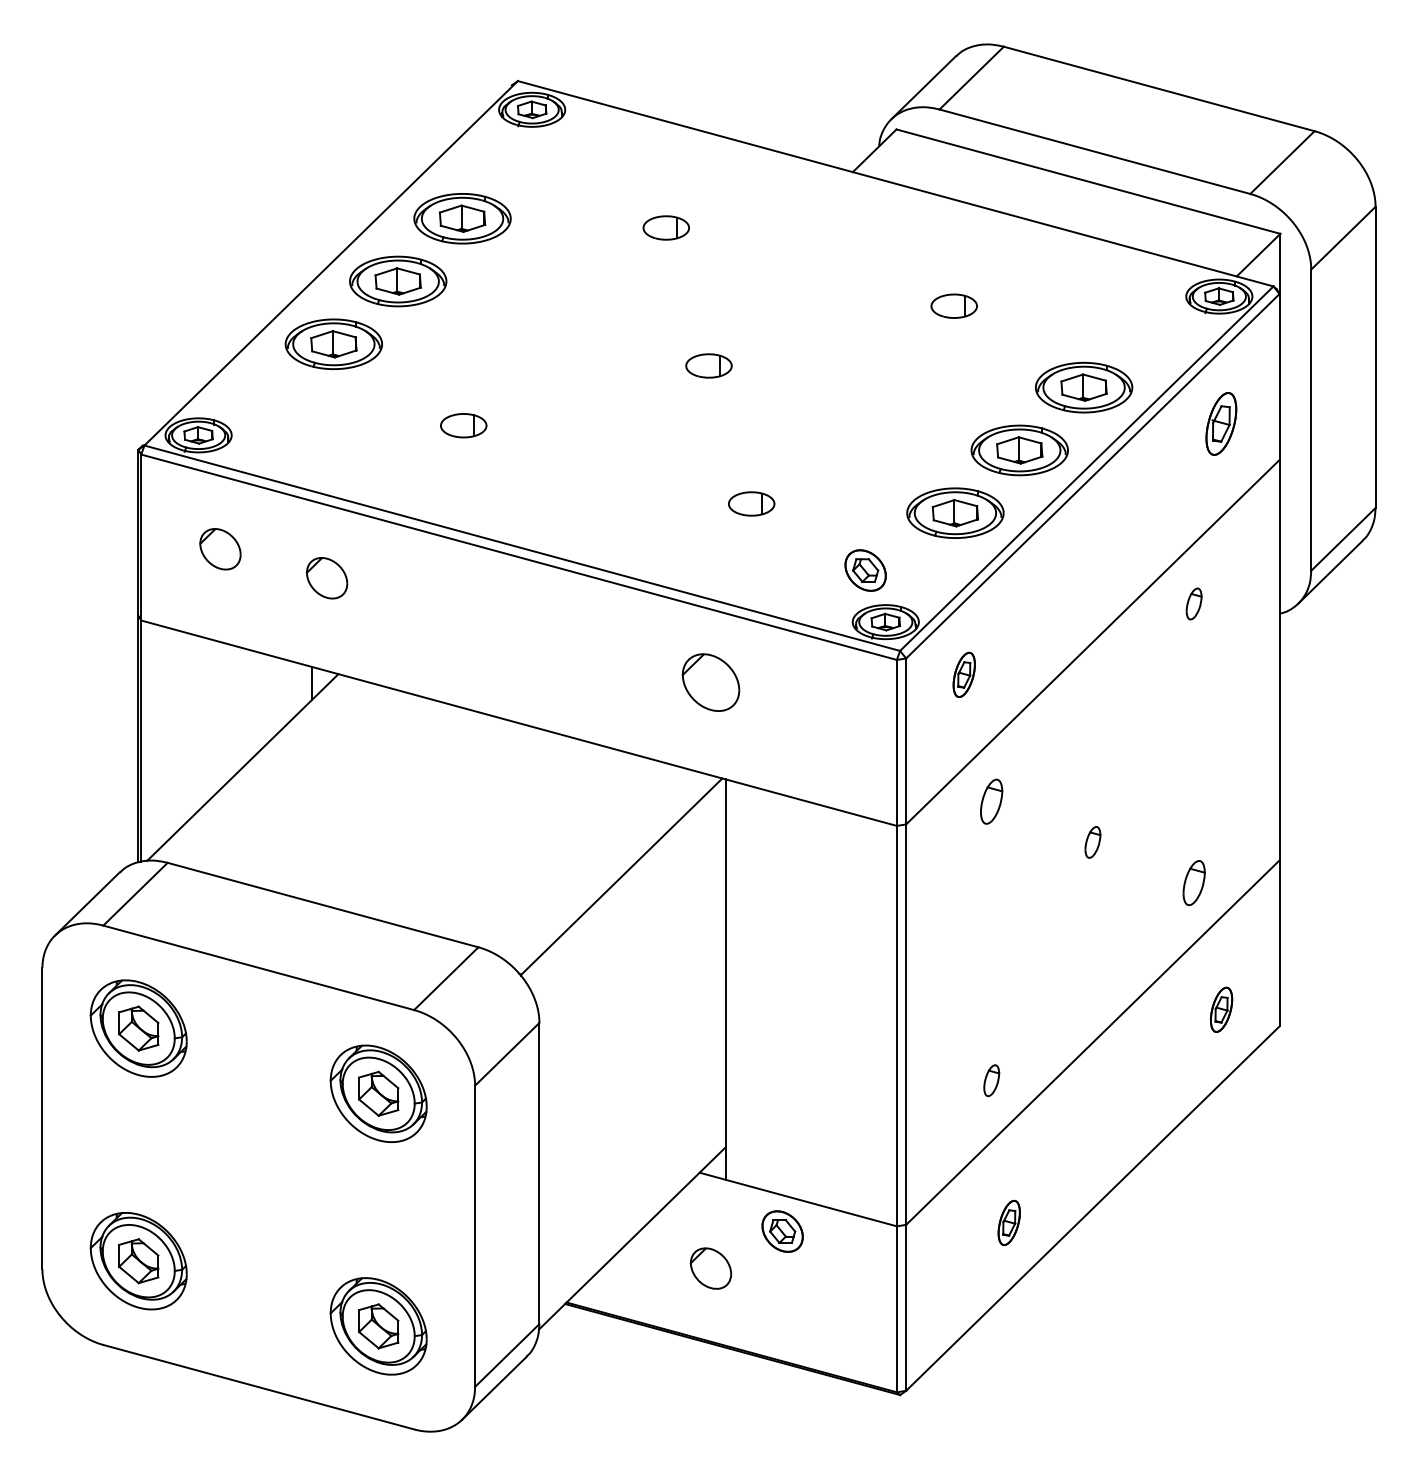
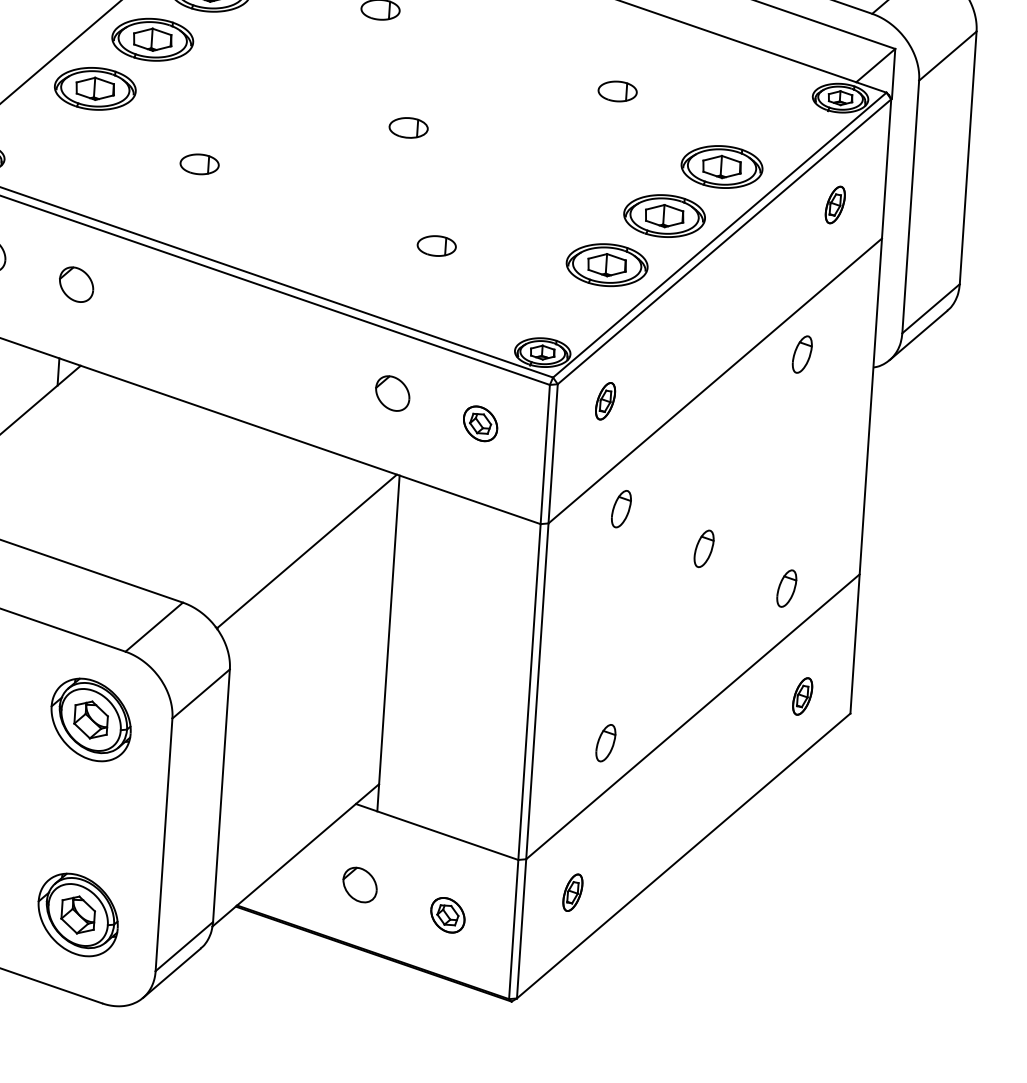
part: (1221, 423) -> (835, 204), size x0.71
part: (865, 570) -> (480, 423), moved
part: (1193, 603) -> (801, 354), size x1.43
part: (710, 682) -> (392, 393), size x0.71
part: (1092, 842) -> (703, 548), size x1.43
part: (991, 1080) -> (605, 742), size x1.43
part: (1008, 1222) -> (572, 892), moved
part: (782, 1231) -> (447, 915), moved

